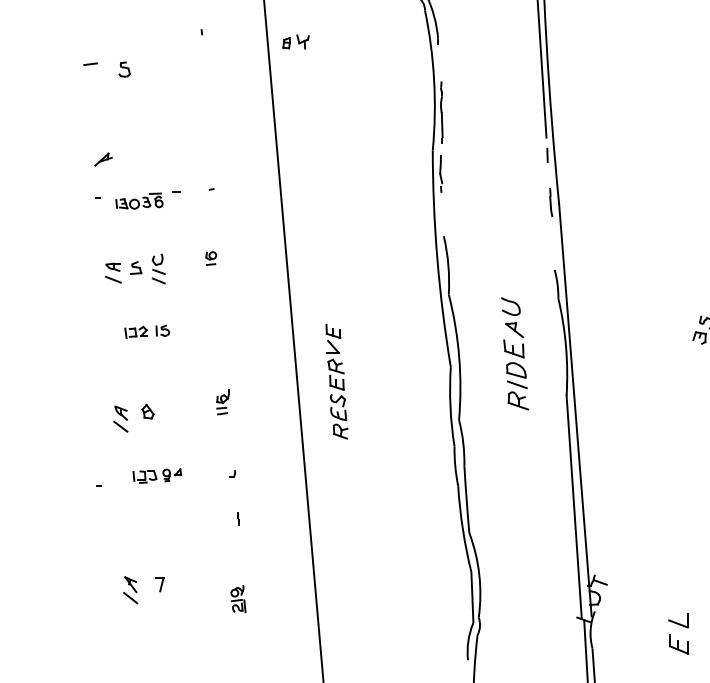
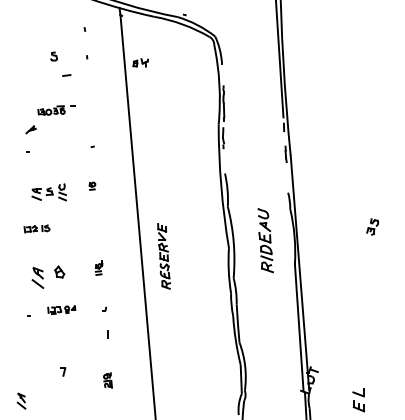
line: (90, 64) -> (66, 75), moved
part: (125, 69) -> (54, 56), moved
part: (148, 201) -> (56, 110), moved
part: (146, 330) -> (36, 228), moved
part: (134, 416) -> (48, 276), size x1.4
part: (130, 589) -> (21, 400), moved

